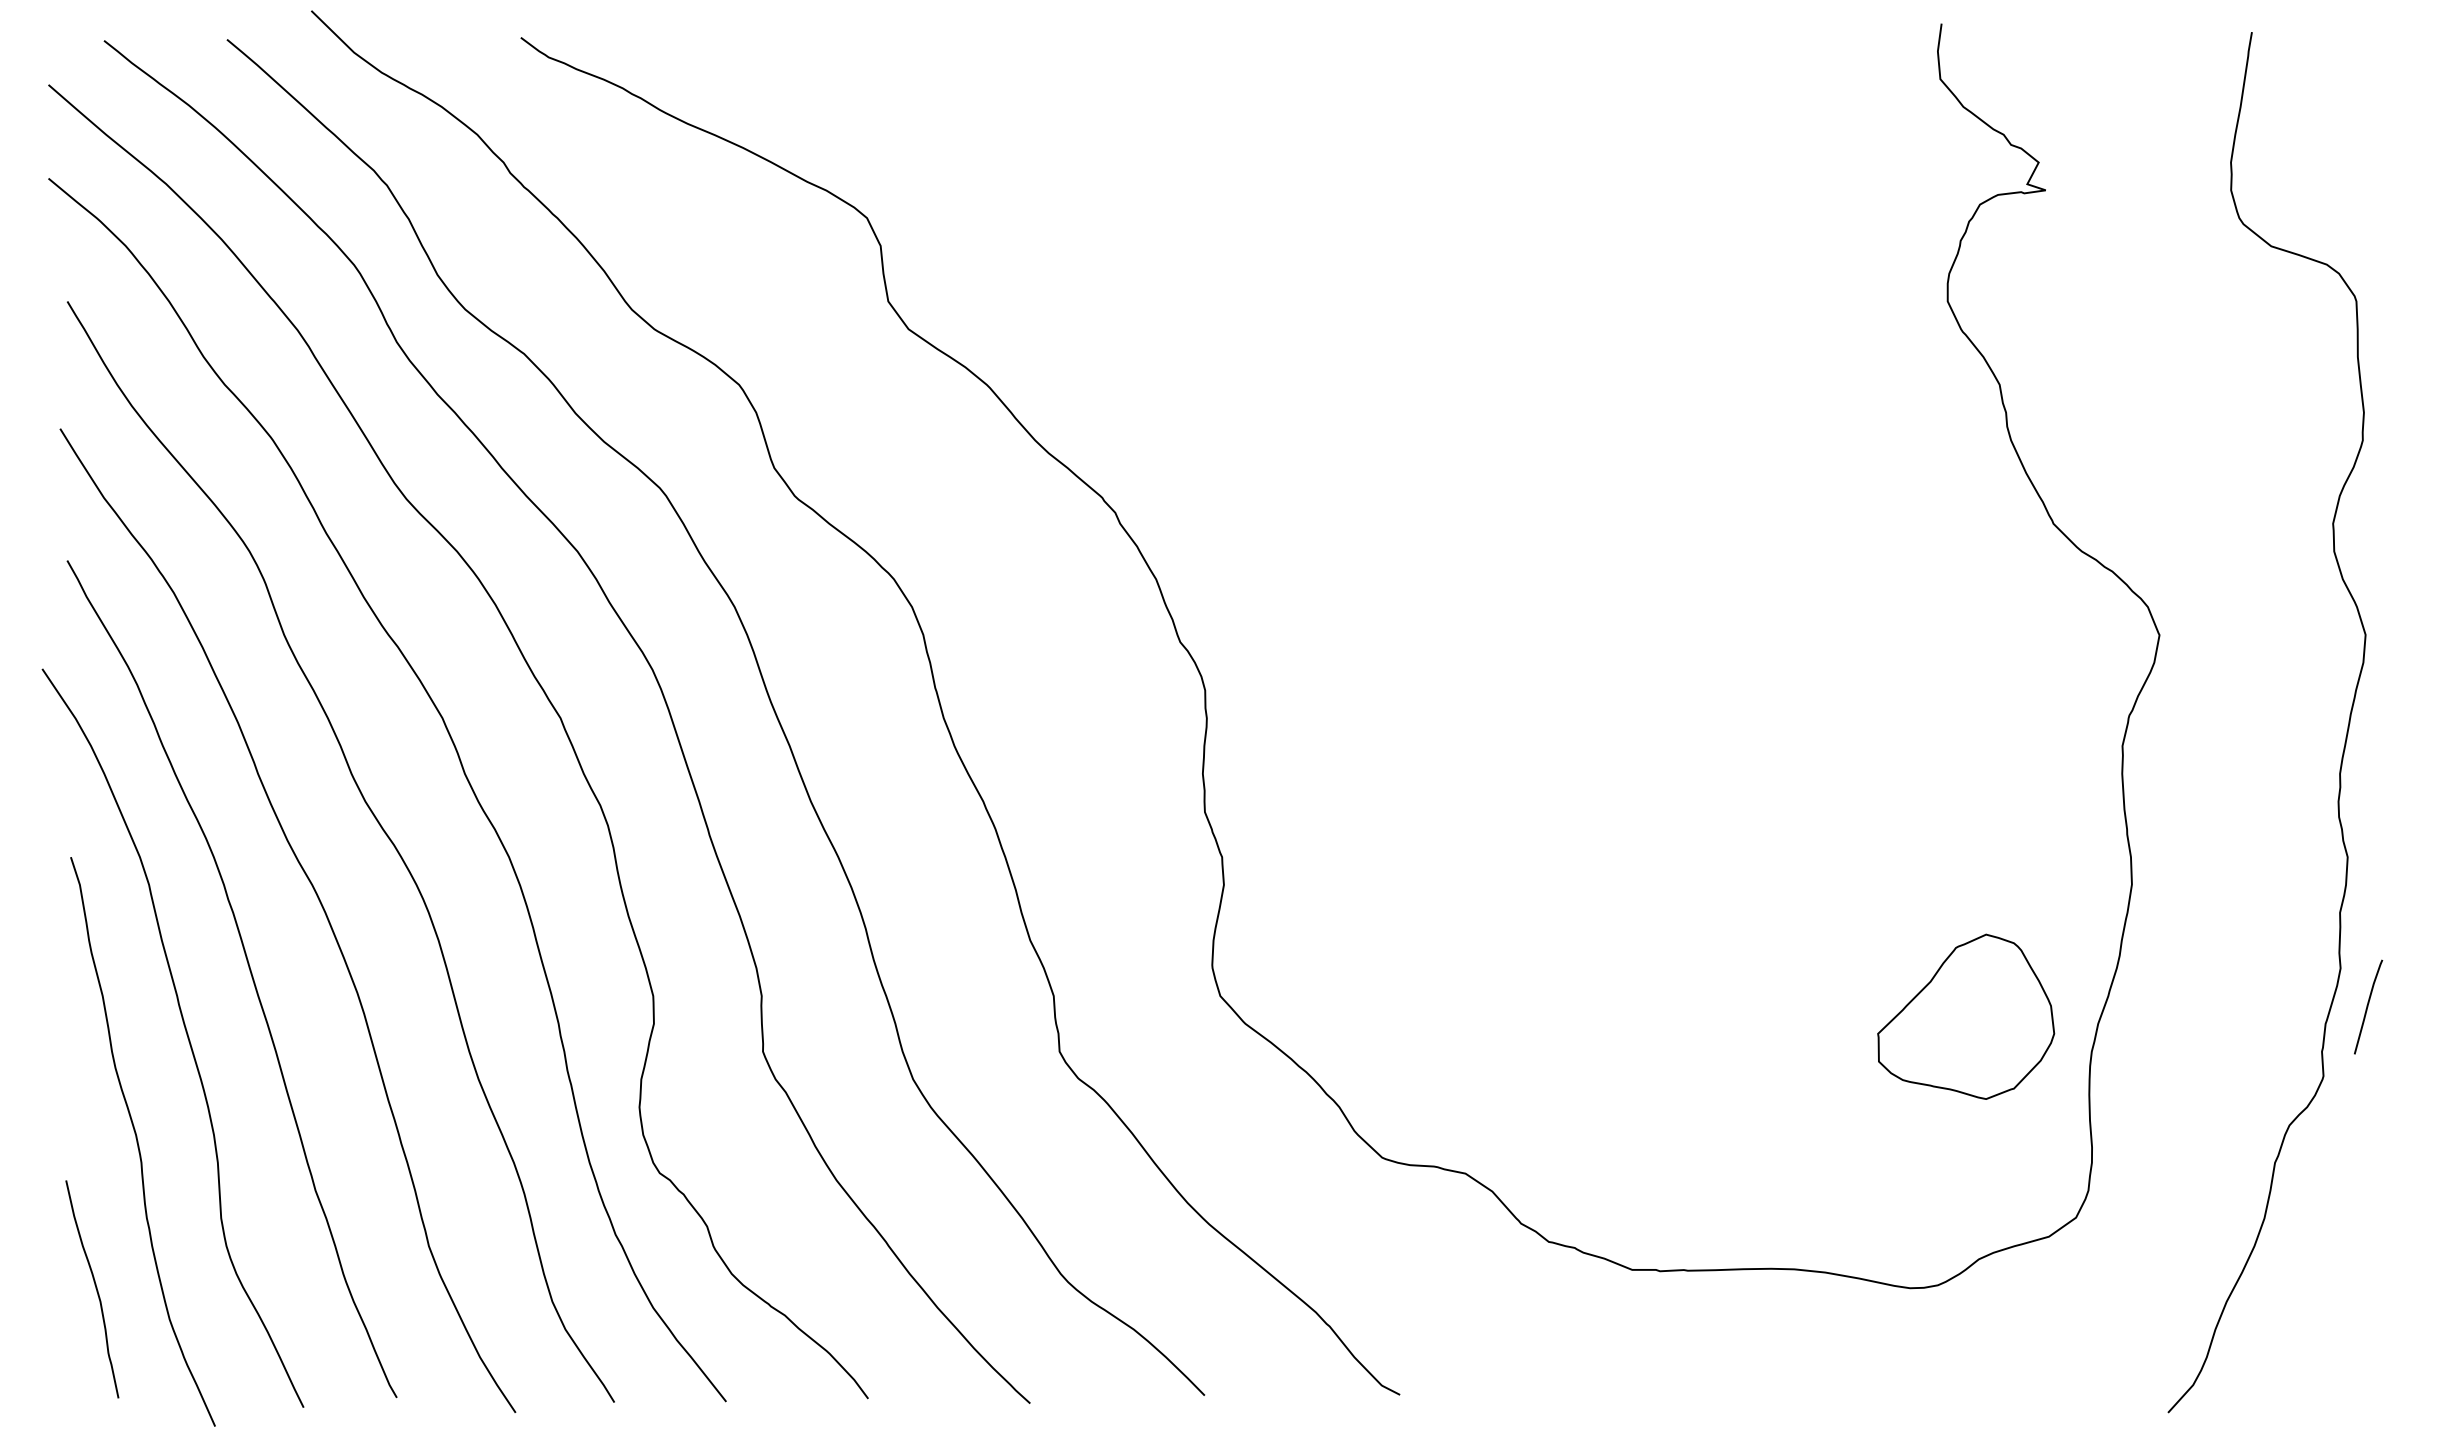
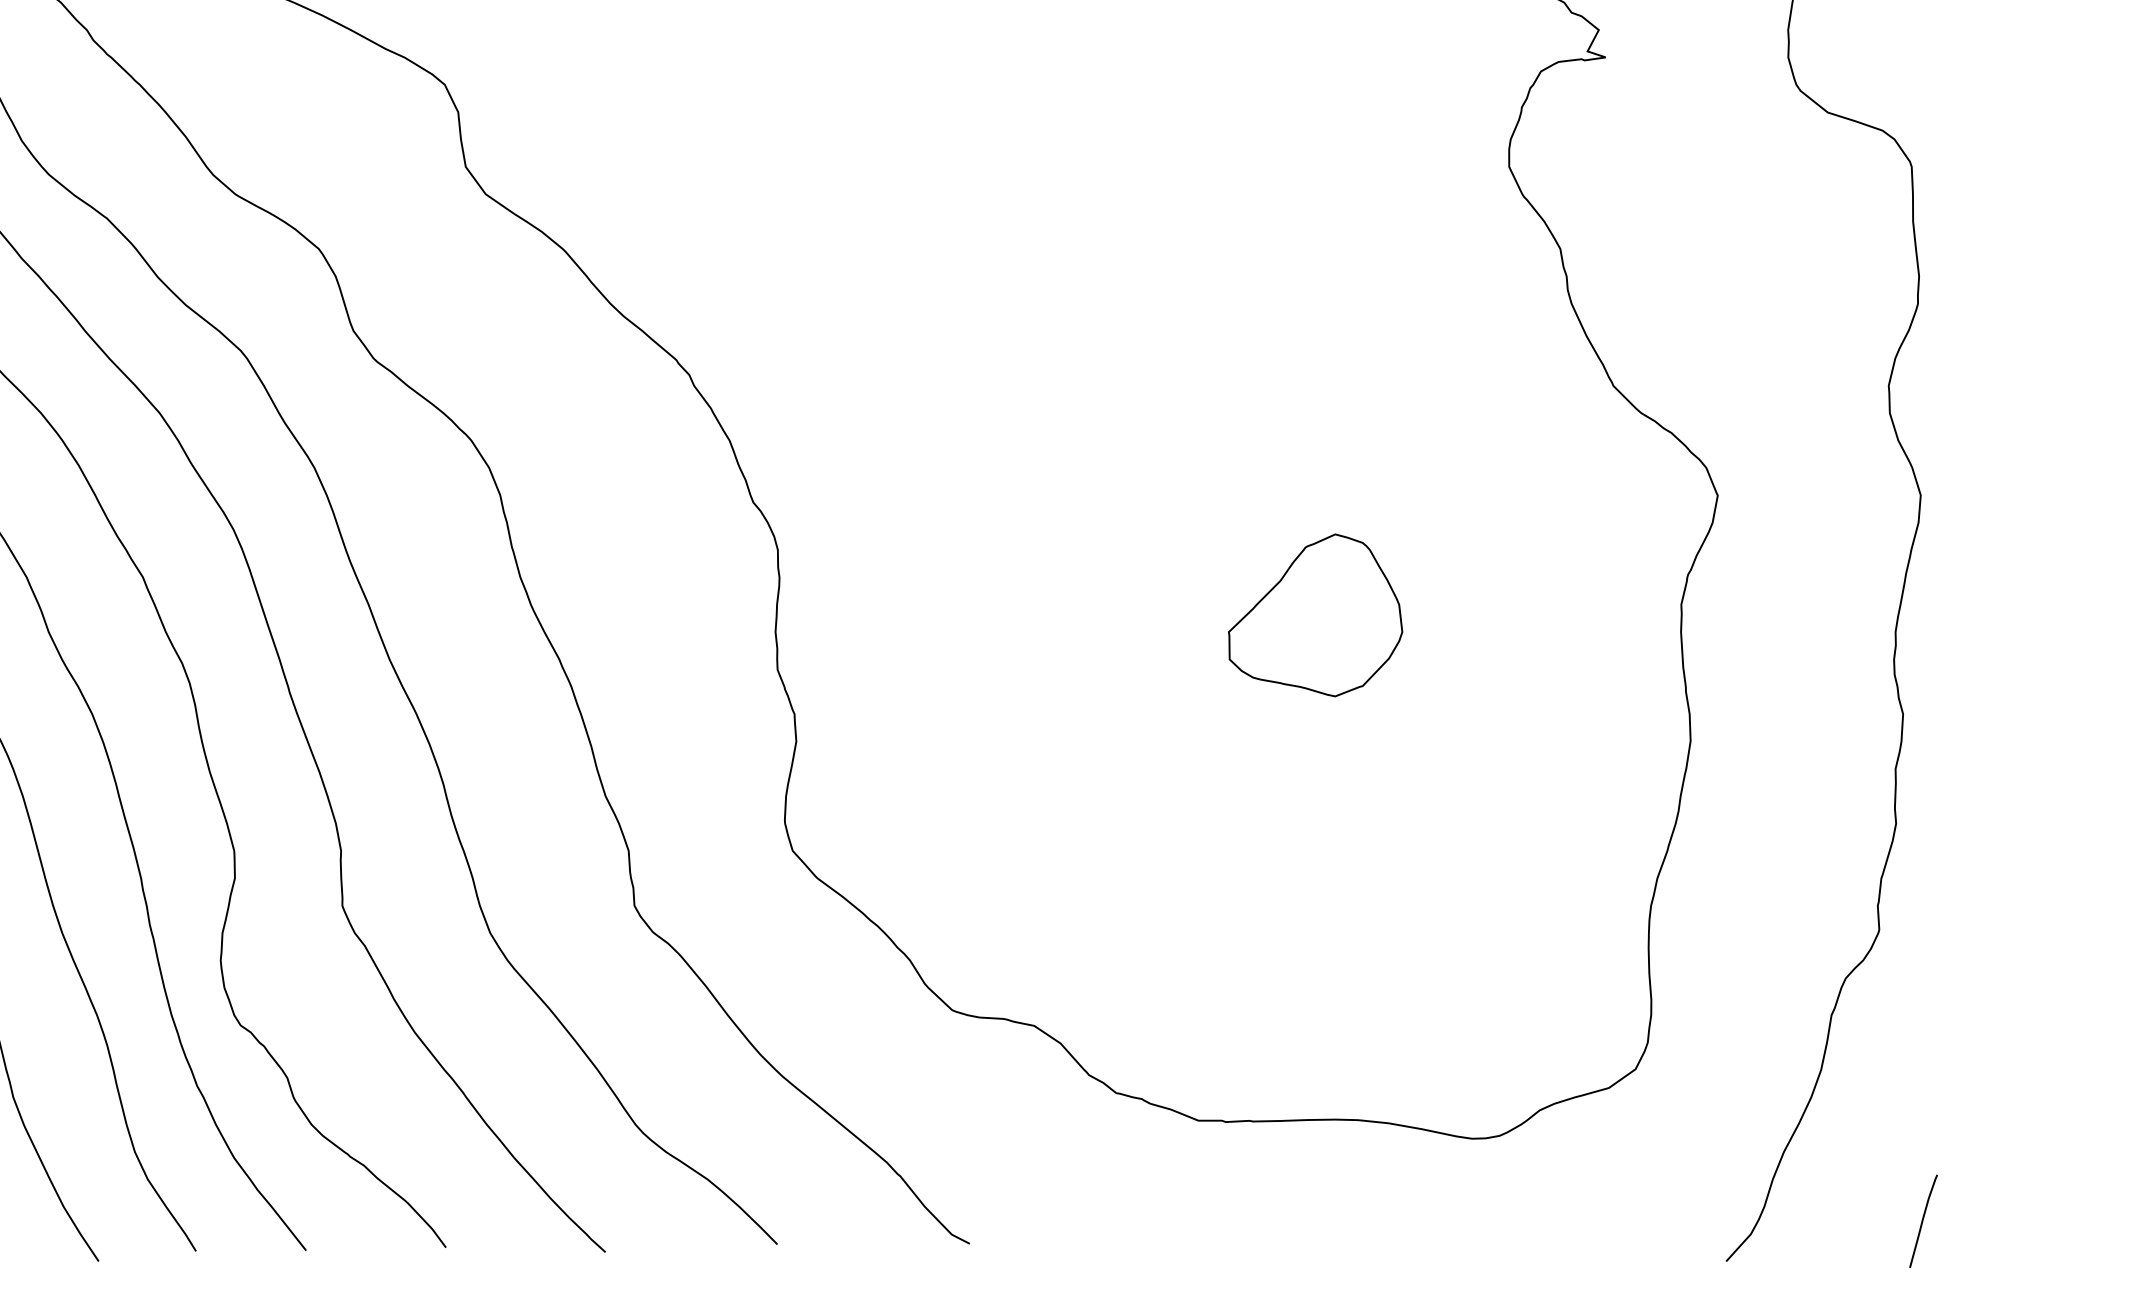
curve: (2368, 1006) -> (1923, 1220), moved
part: (1966, 1016) -> (1315, 615), moved

